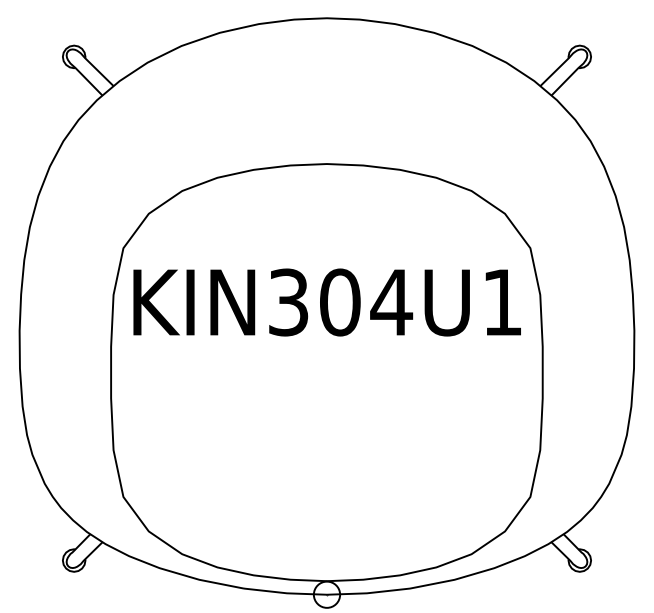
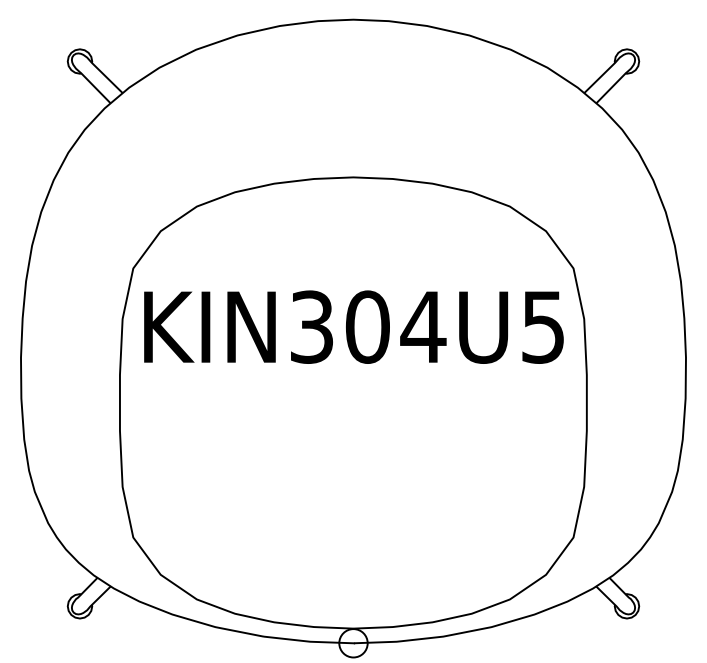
text: (502, 302) -> (543, 327), KIN304U1 -> KIN304U5

